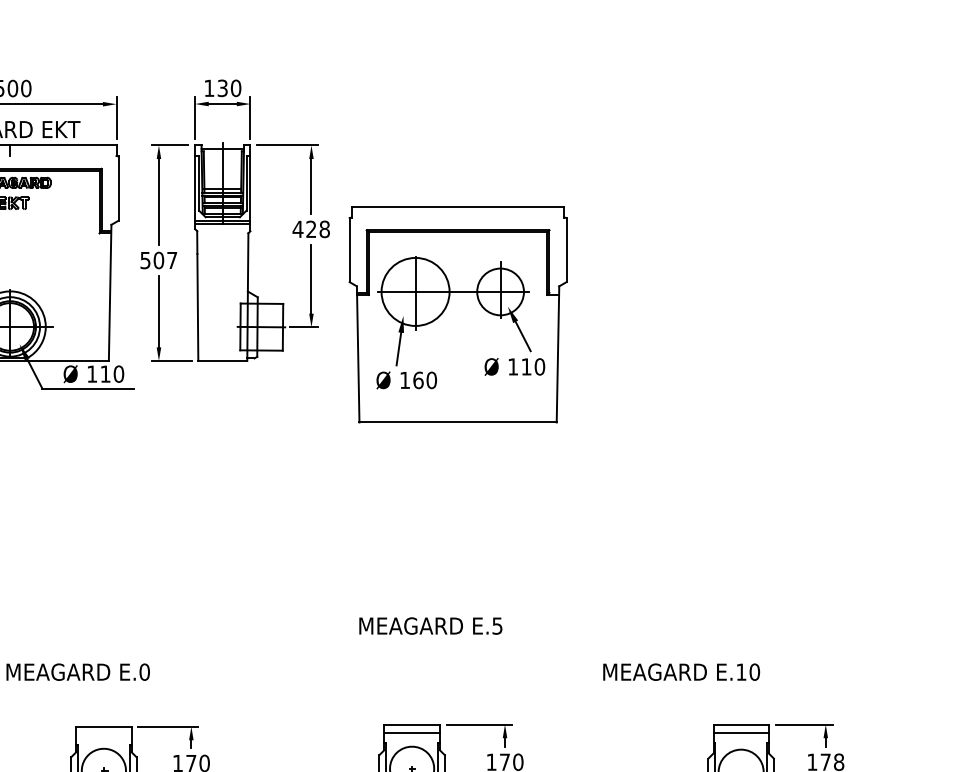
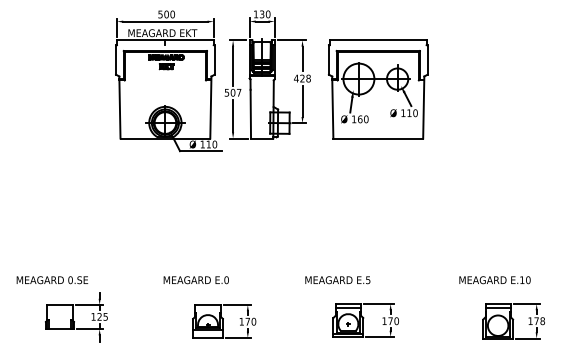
part: (456, 314) -> (377, 89), moved
text: (430, 626) -> (337, 280), moved
text: (680, 672) -> (494, 280), moved

